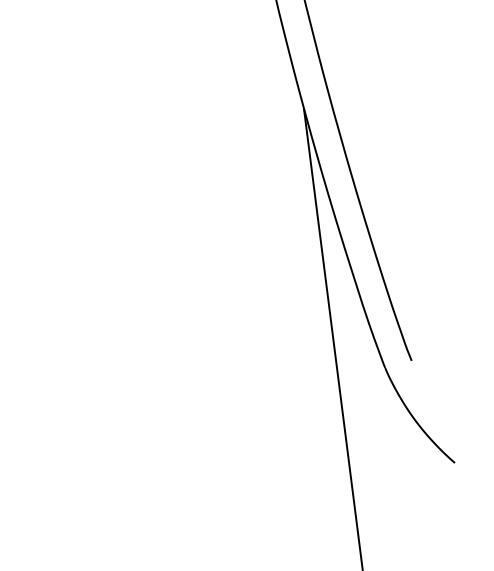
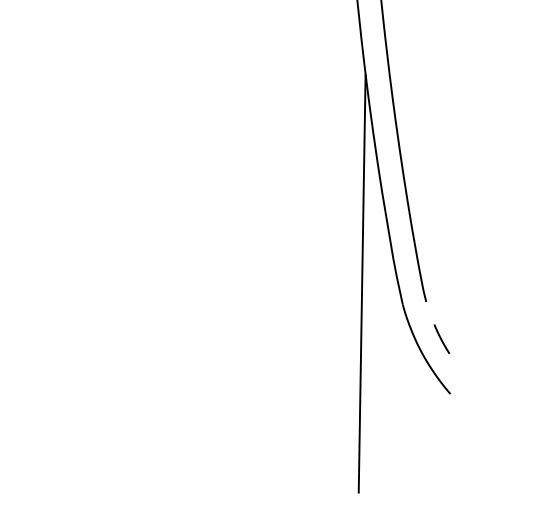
line: (435, 400) -> (441, 338), added

